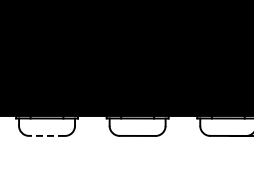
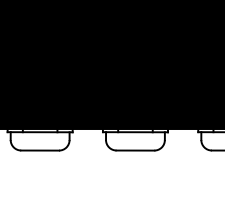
line: (47, 135) -> (40, 150), dashed -> solid

